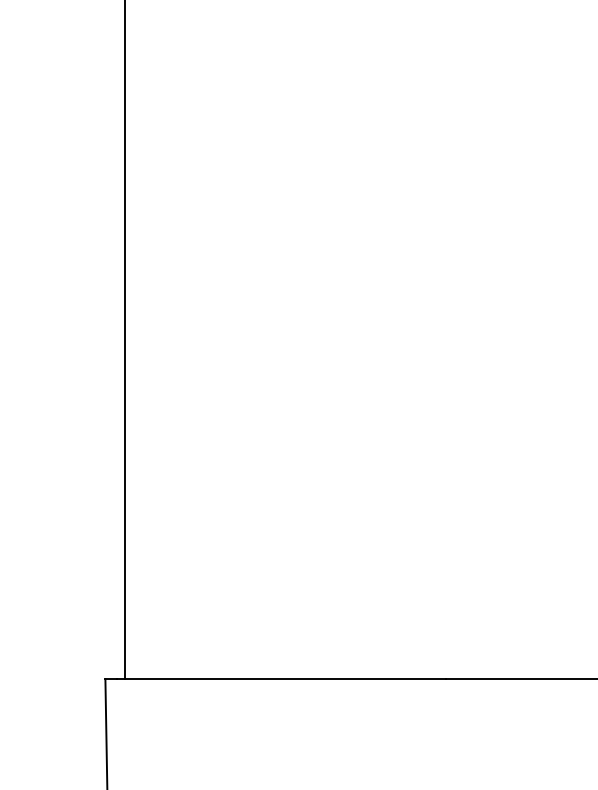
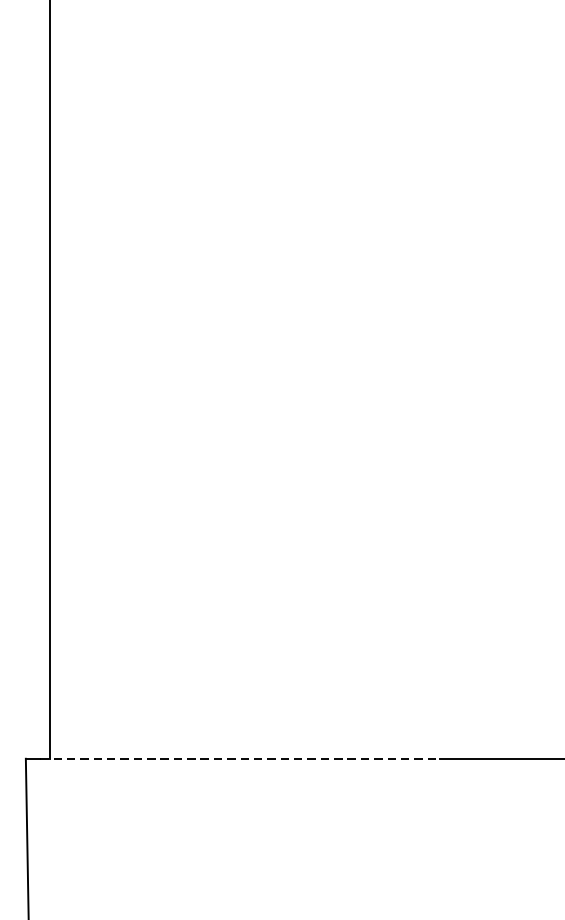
line: (282, 679) -> (240, 759), solid -> dashed

